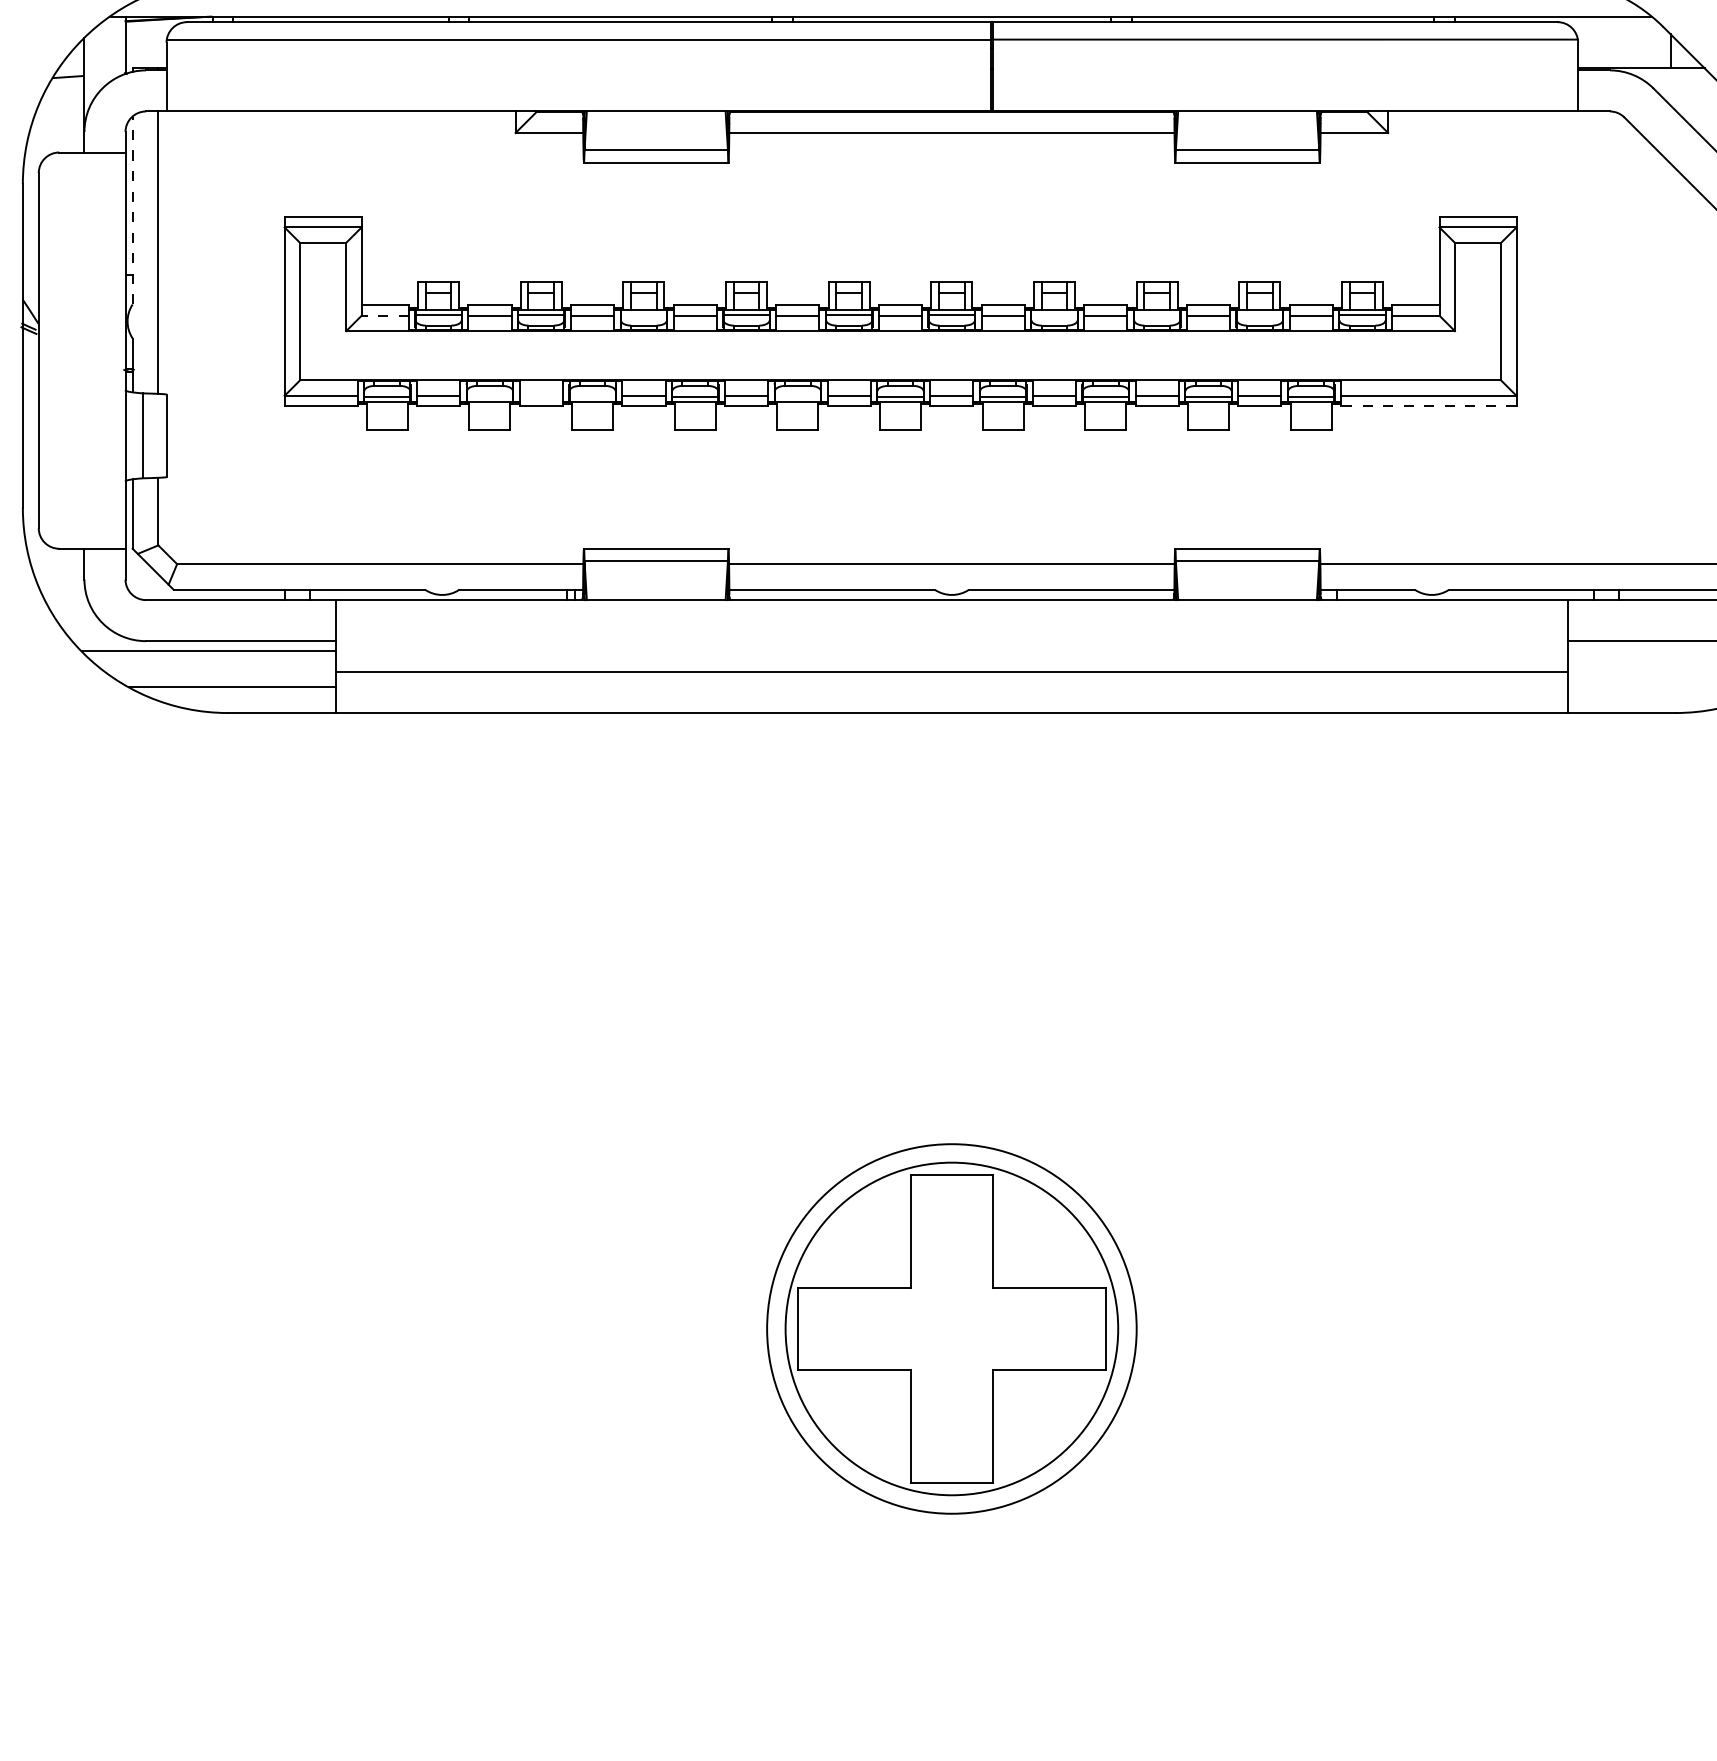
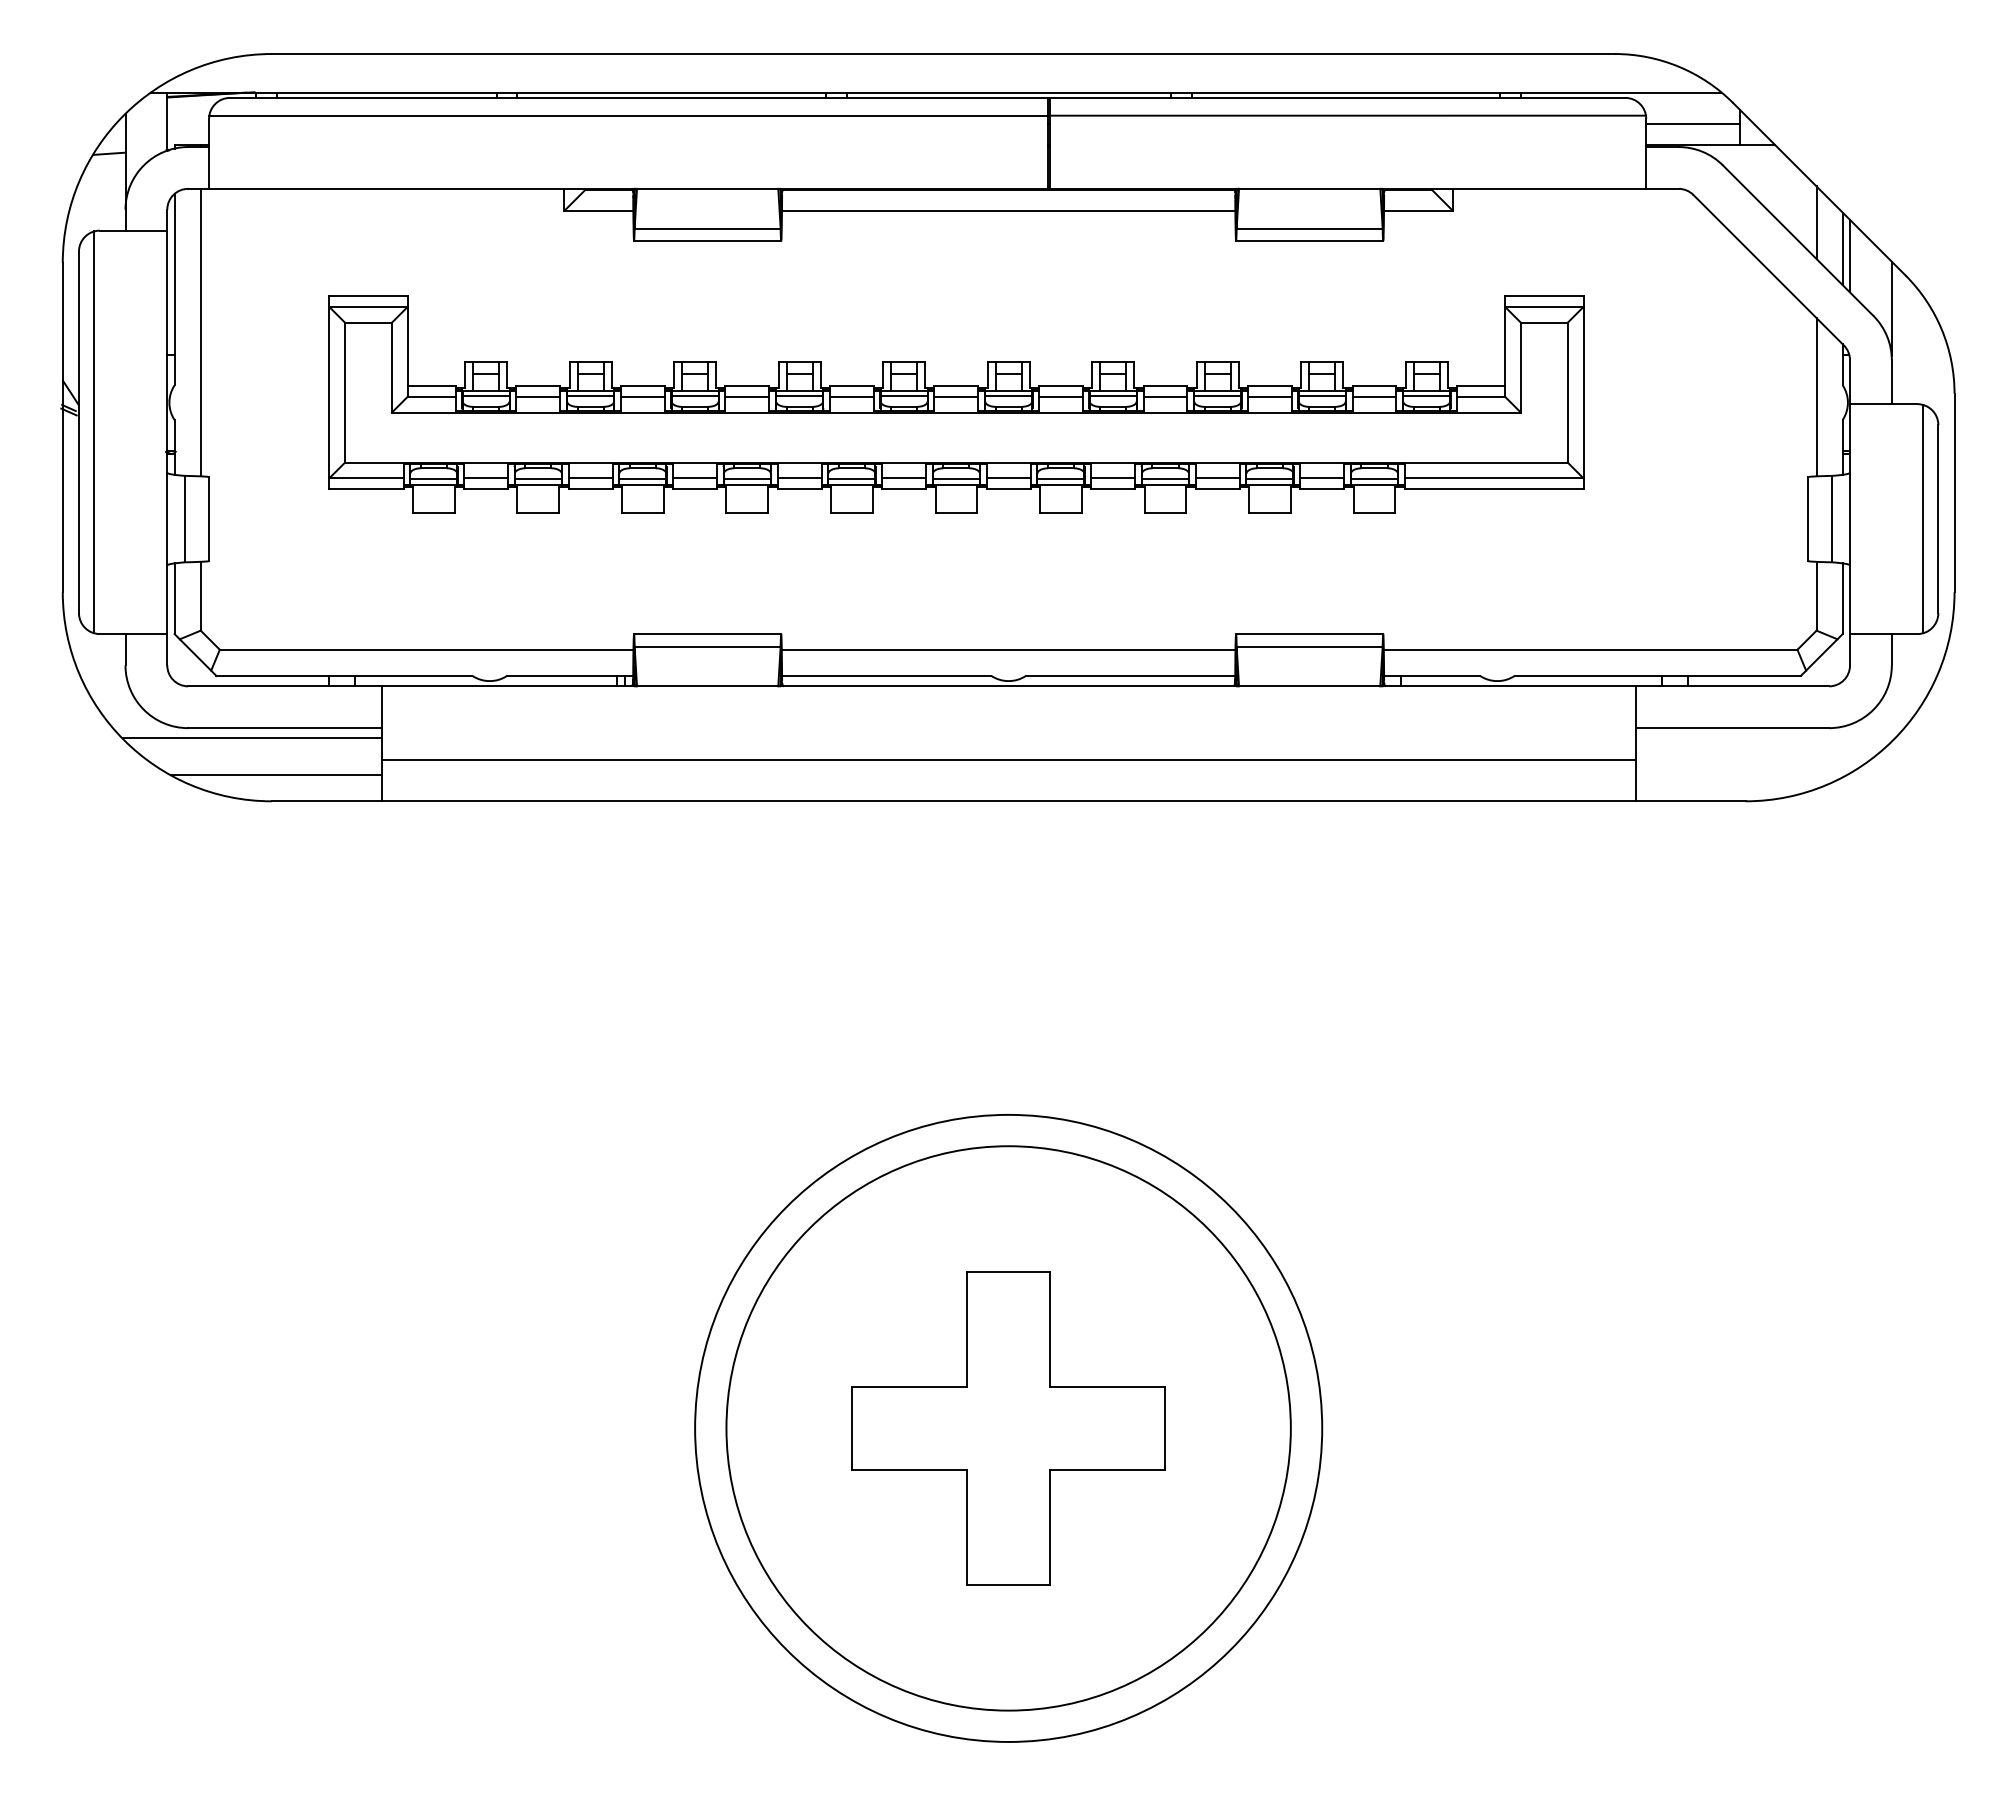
line: (1624, 48) -> (1693, 124), added
line: (132, 210) -> (174, 289), dashed -> solid
line: (385, 315) -> (431, 396), dashed -> solid
line: (643, 315) -> (694, 396), added
line: (1053, 315) -> (1112, 396), added
line: (1157, 315) -> (1217, 396), added
line: (1259, 315) -> (1321, 396), added
line: (54, 350) -> (94, 432), added
line: (541, 395) -> (590, 478), added
line: (489, 396) -> (537, 479), added
line: (592, 396) -> (642, 479), added
line: (797, 396) -> (851, 479), added
line: (1428, 405) -> (1493, 488), dashed -> solid
circle: (951, 1328) -> (1008, 1427), size x1.67
circle: (951, 1329) -> (1008, 1428), size x1.67

